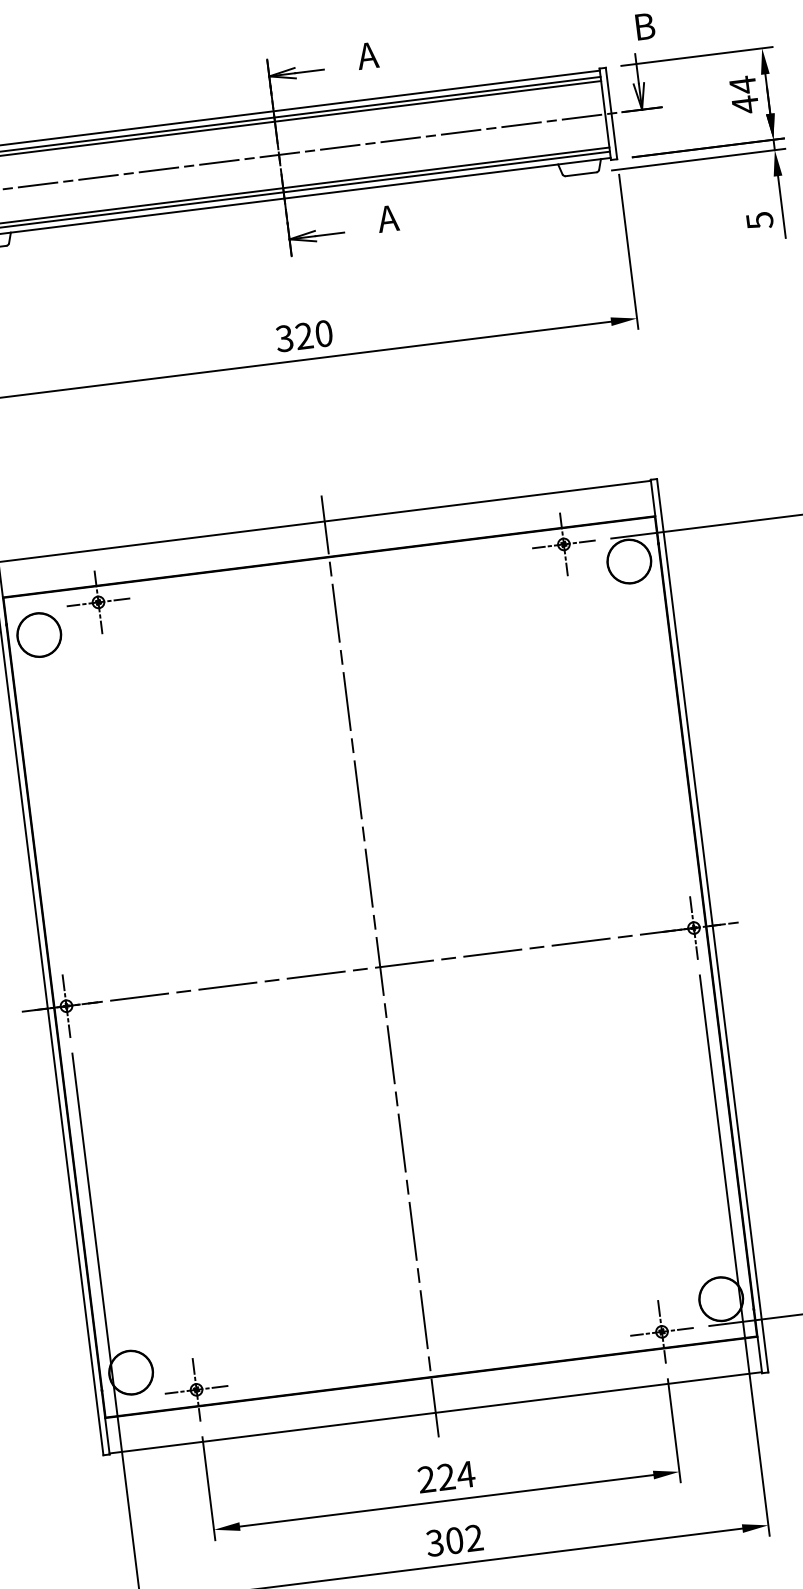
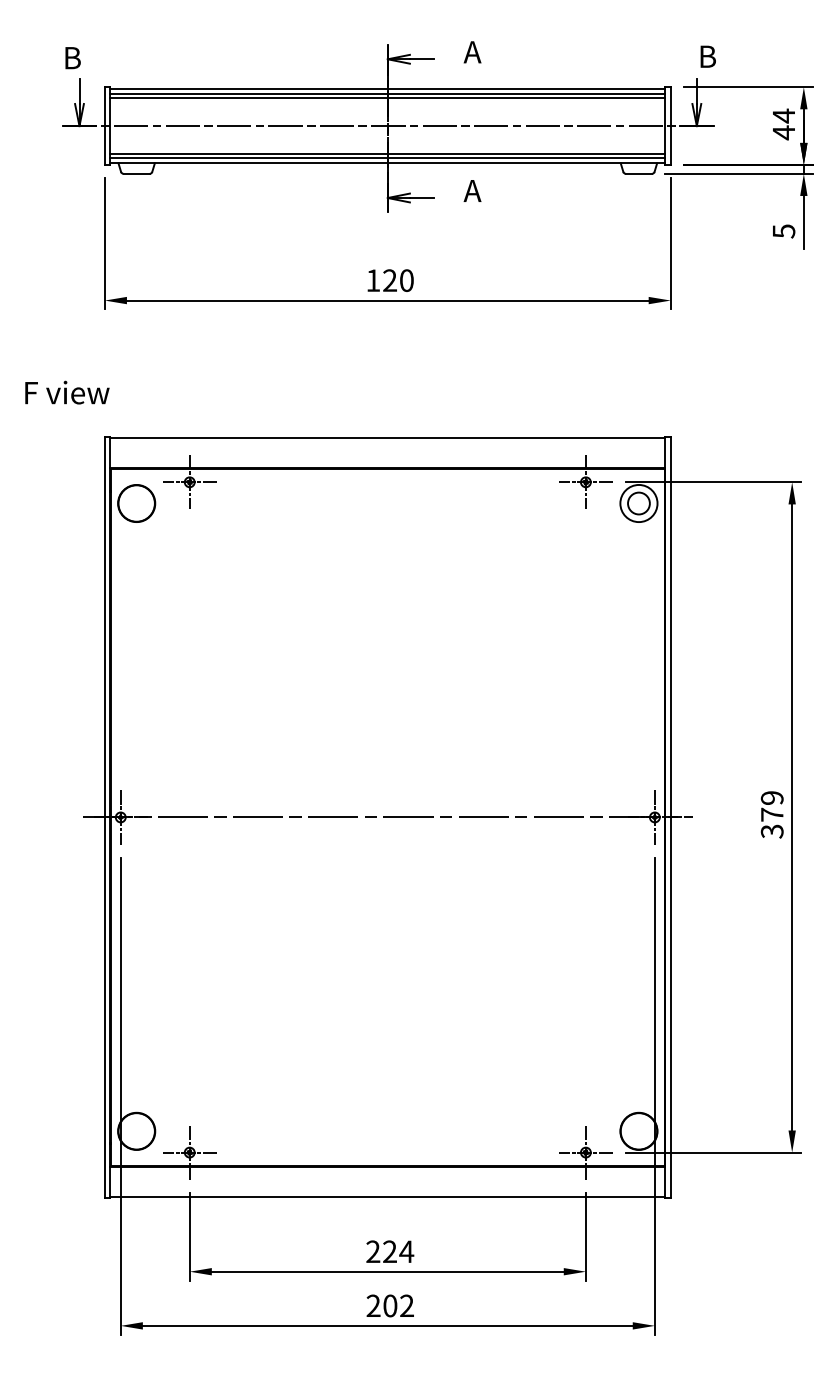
text: (284, 338) -> (373, 280), 320 -> 120
circle: (628, 561) -> (638, 503), size x0.6
line: (379, 967) -> (387, 817), removed
text: (434, 1543) -> (373, 1306), 302 -> 202

